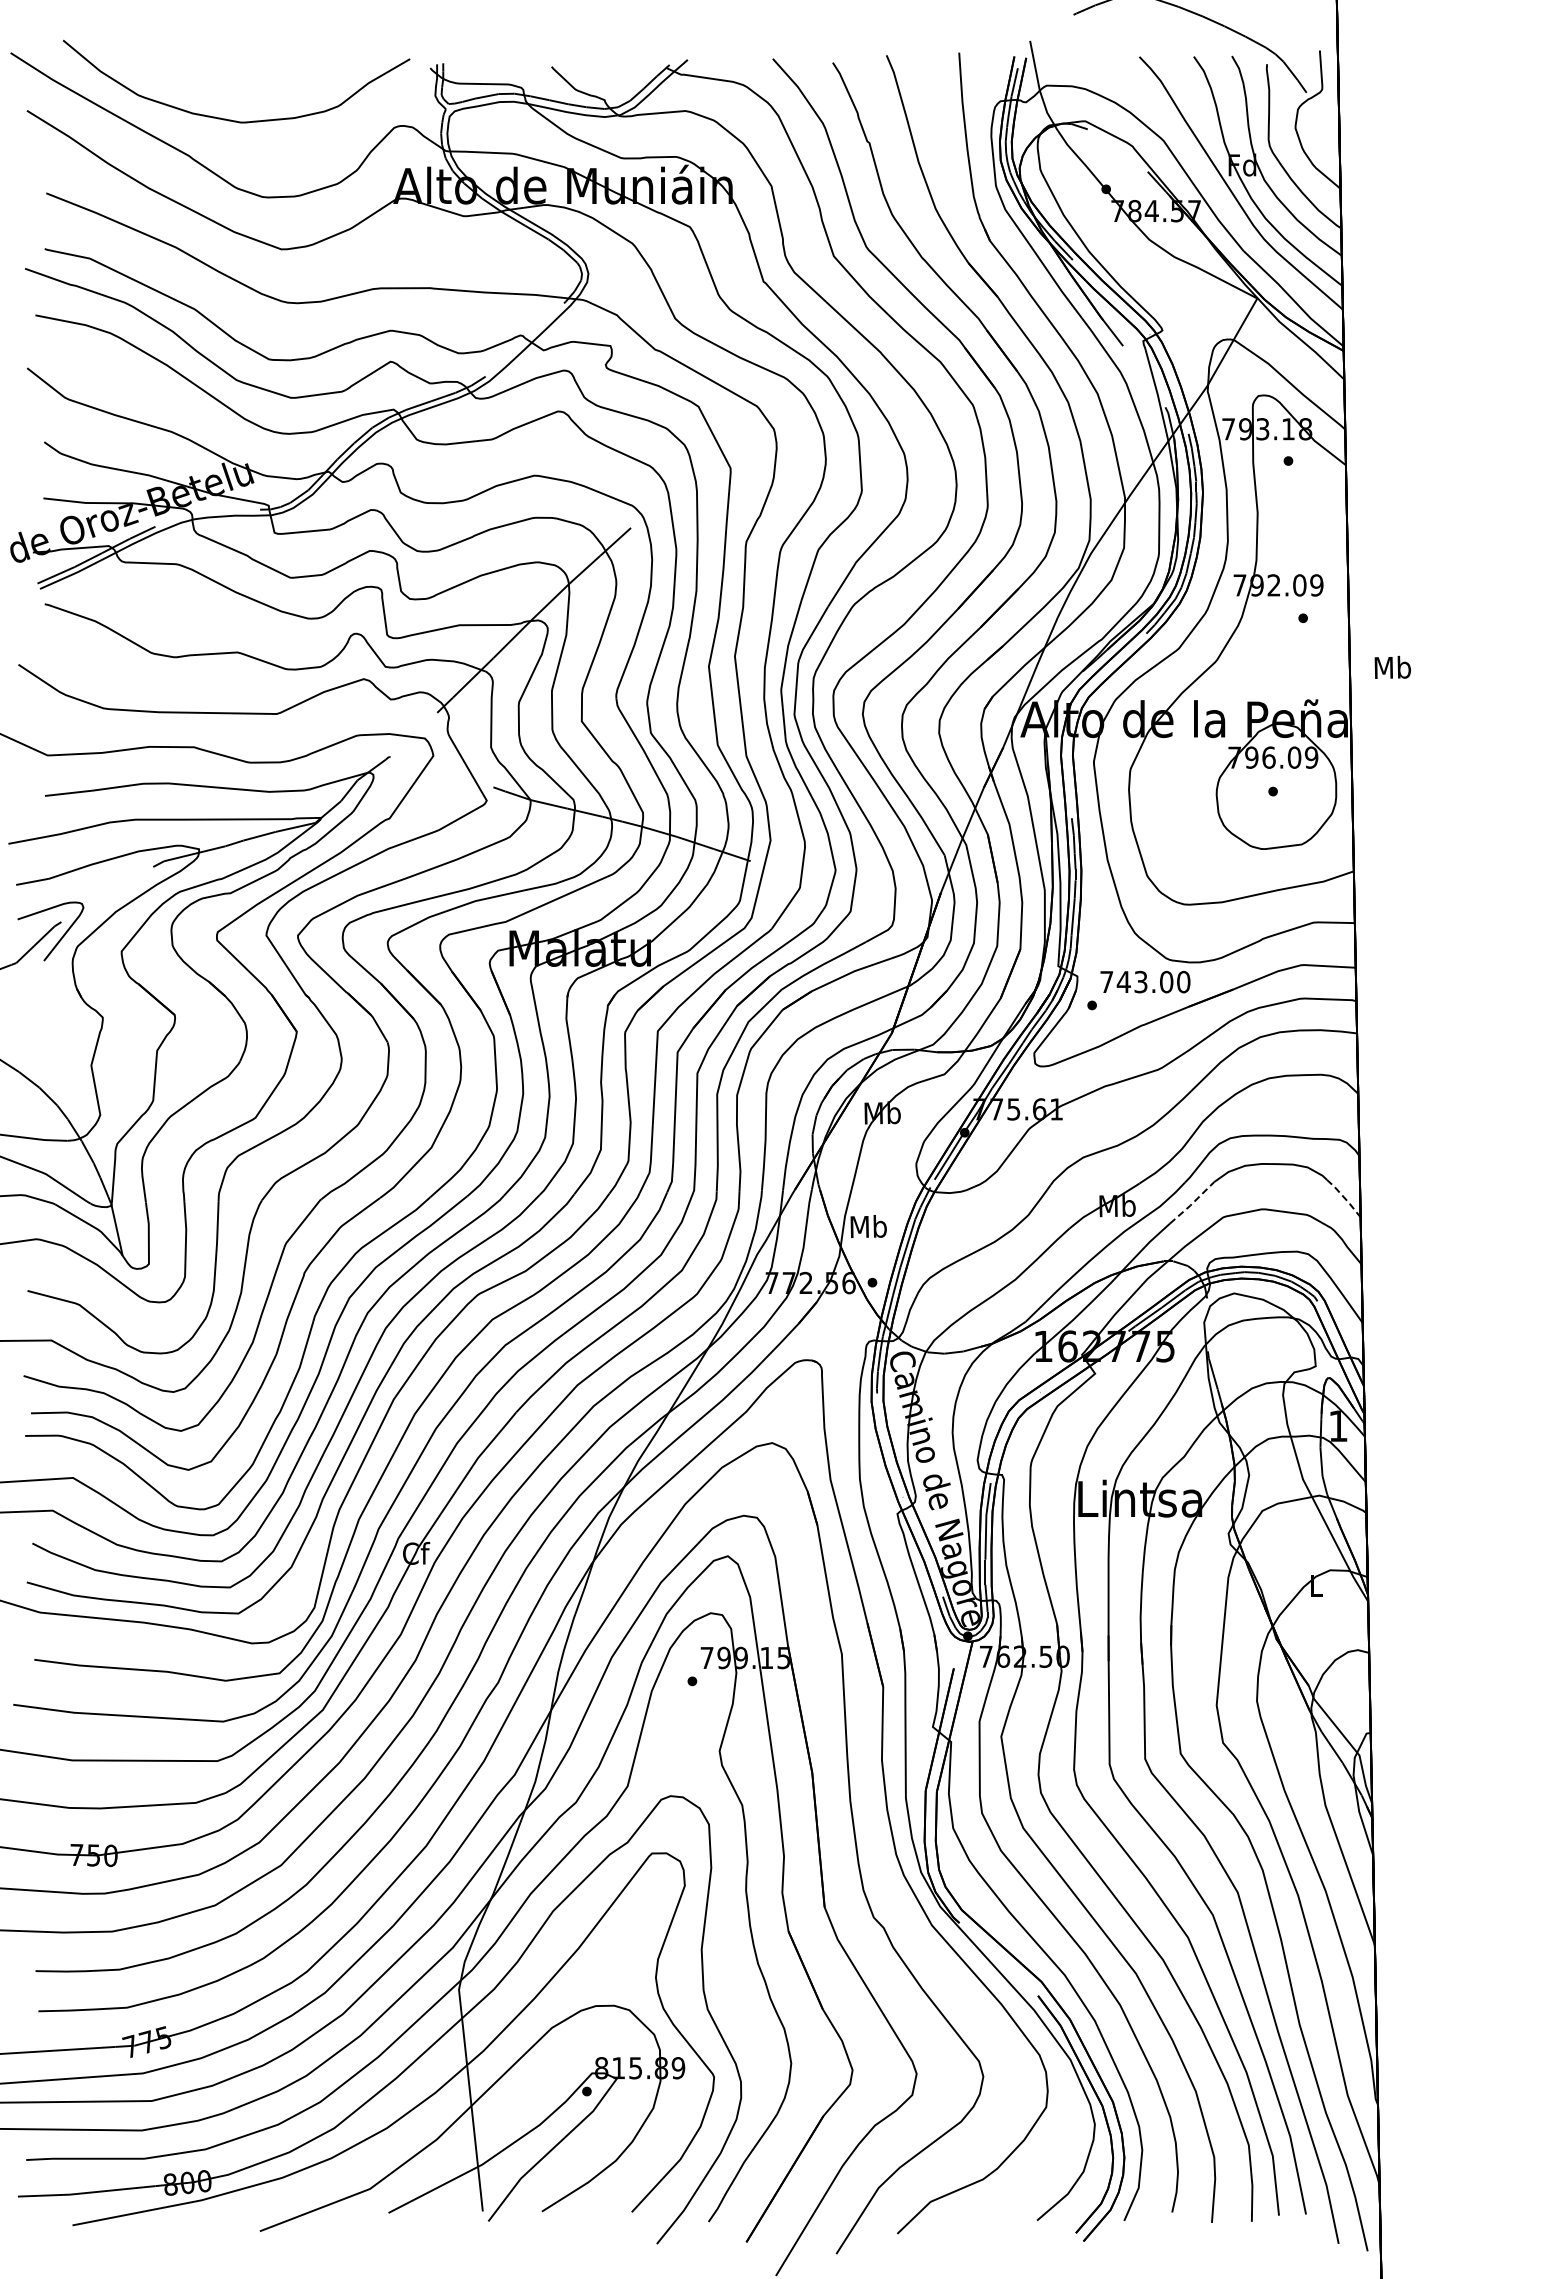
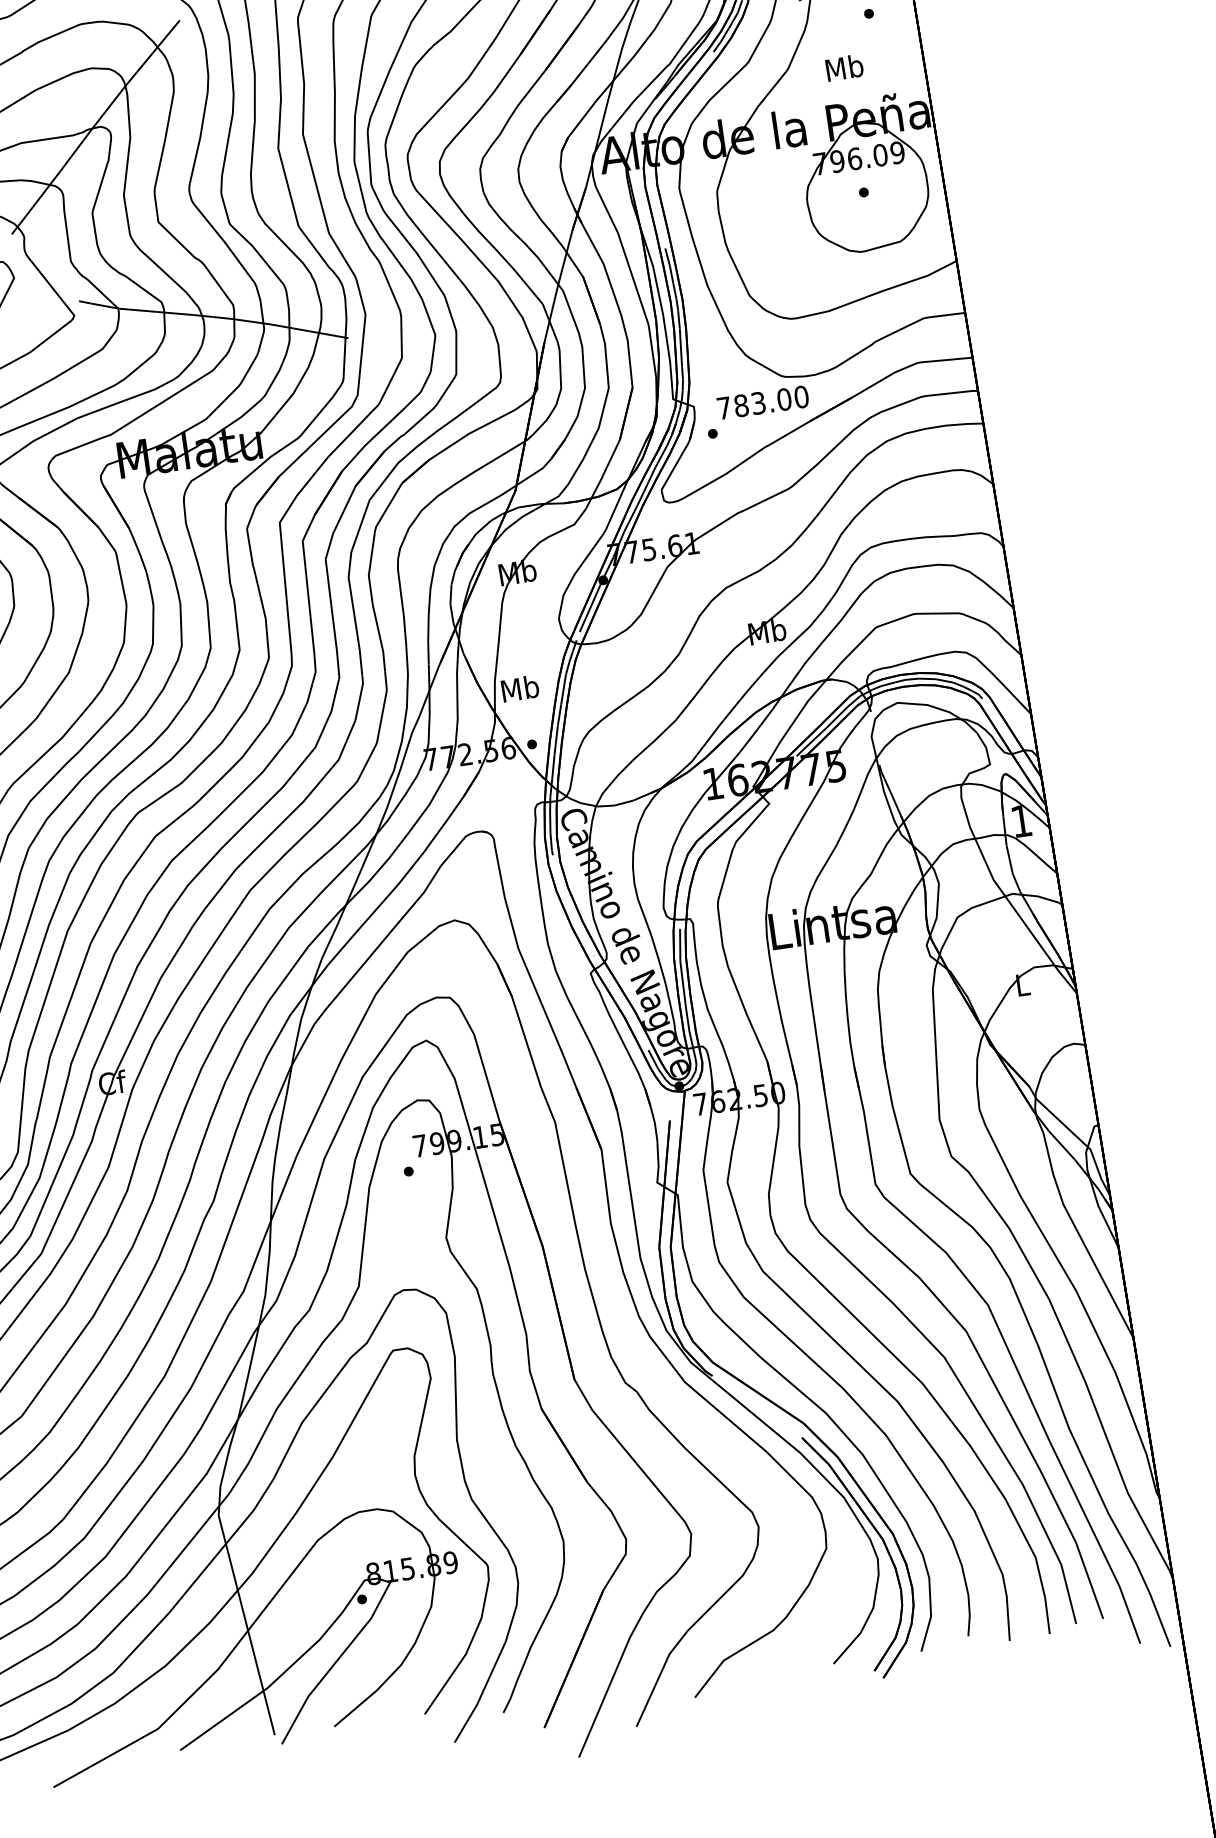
text: (1392, 666) -> (844, 66), moved
text: (1123, 981) -> (740, 405), 743.00 -> 783.00
line: (1344, 1197) -> (994, 590), dashed -> solid
line: (1193, 1202) -> (843, 617), dashed -> solid

